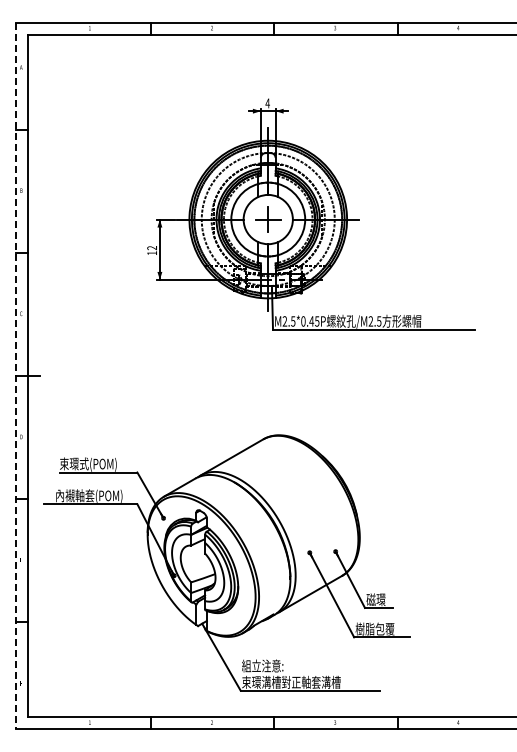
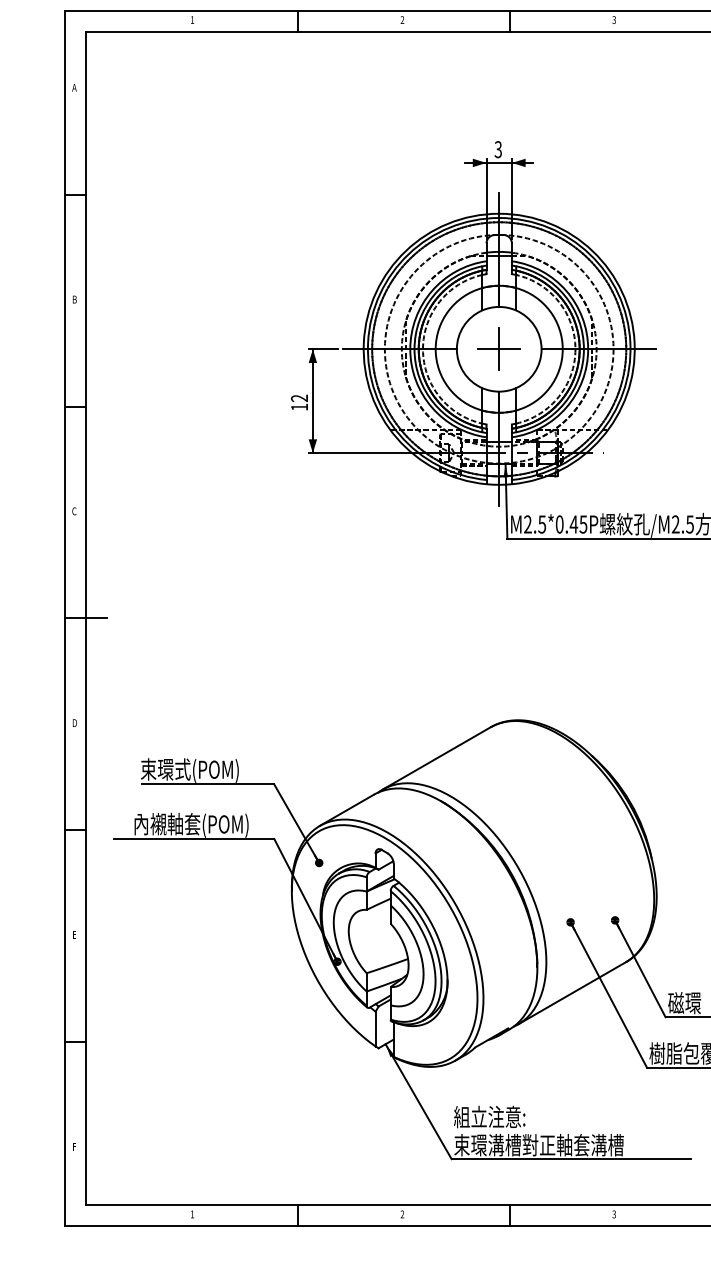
text: (267, 103) -> (497, 149), 4 -> 3
line: (15, 376) -> (64, 619), dashed -> solid

